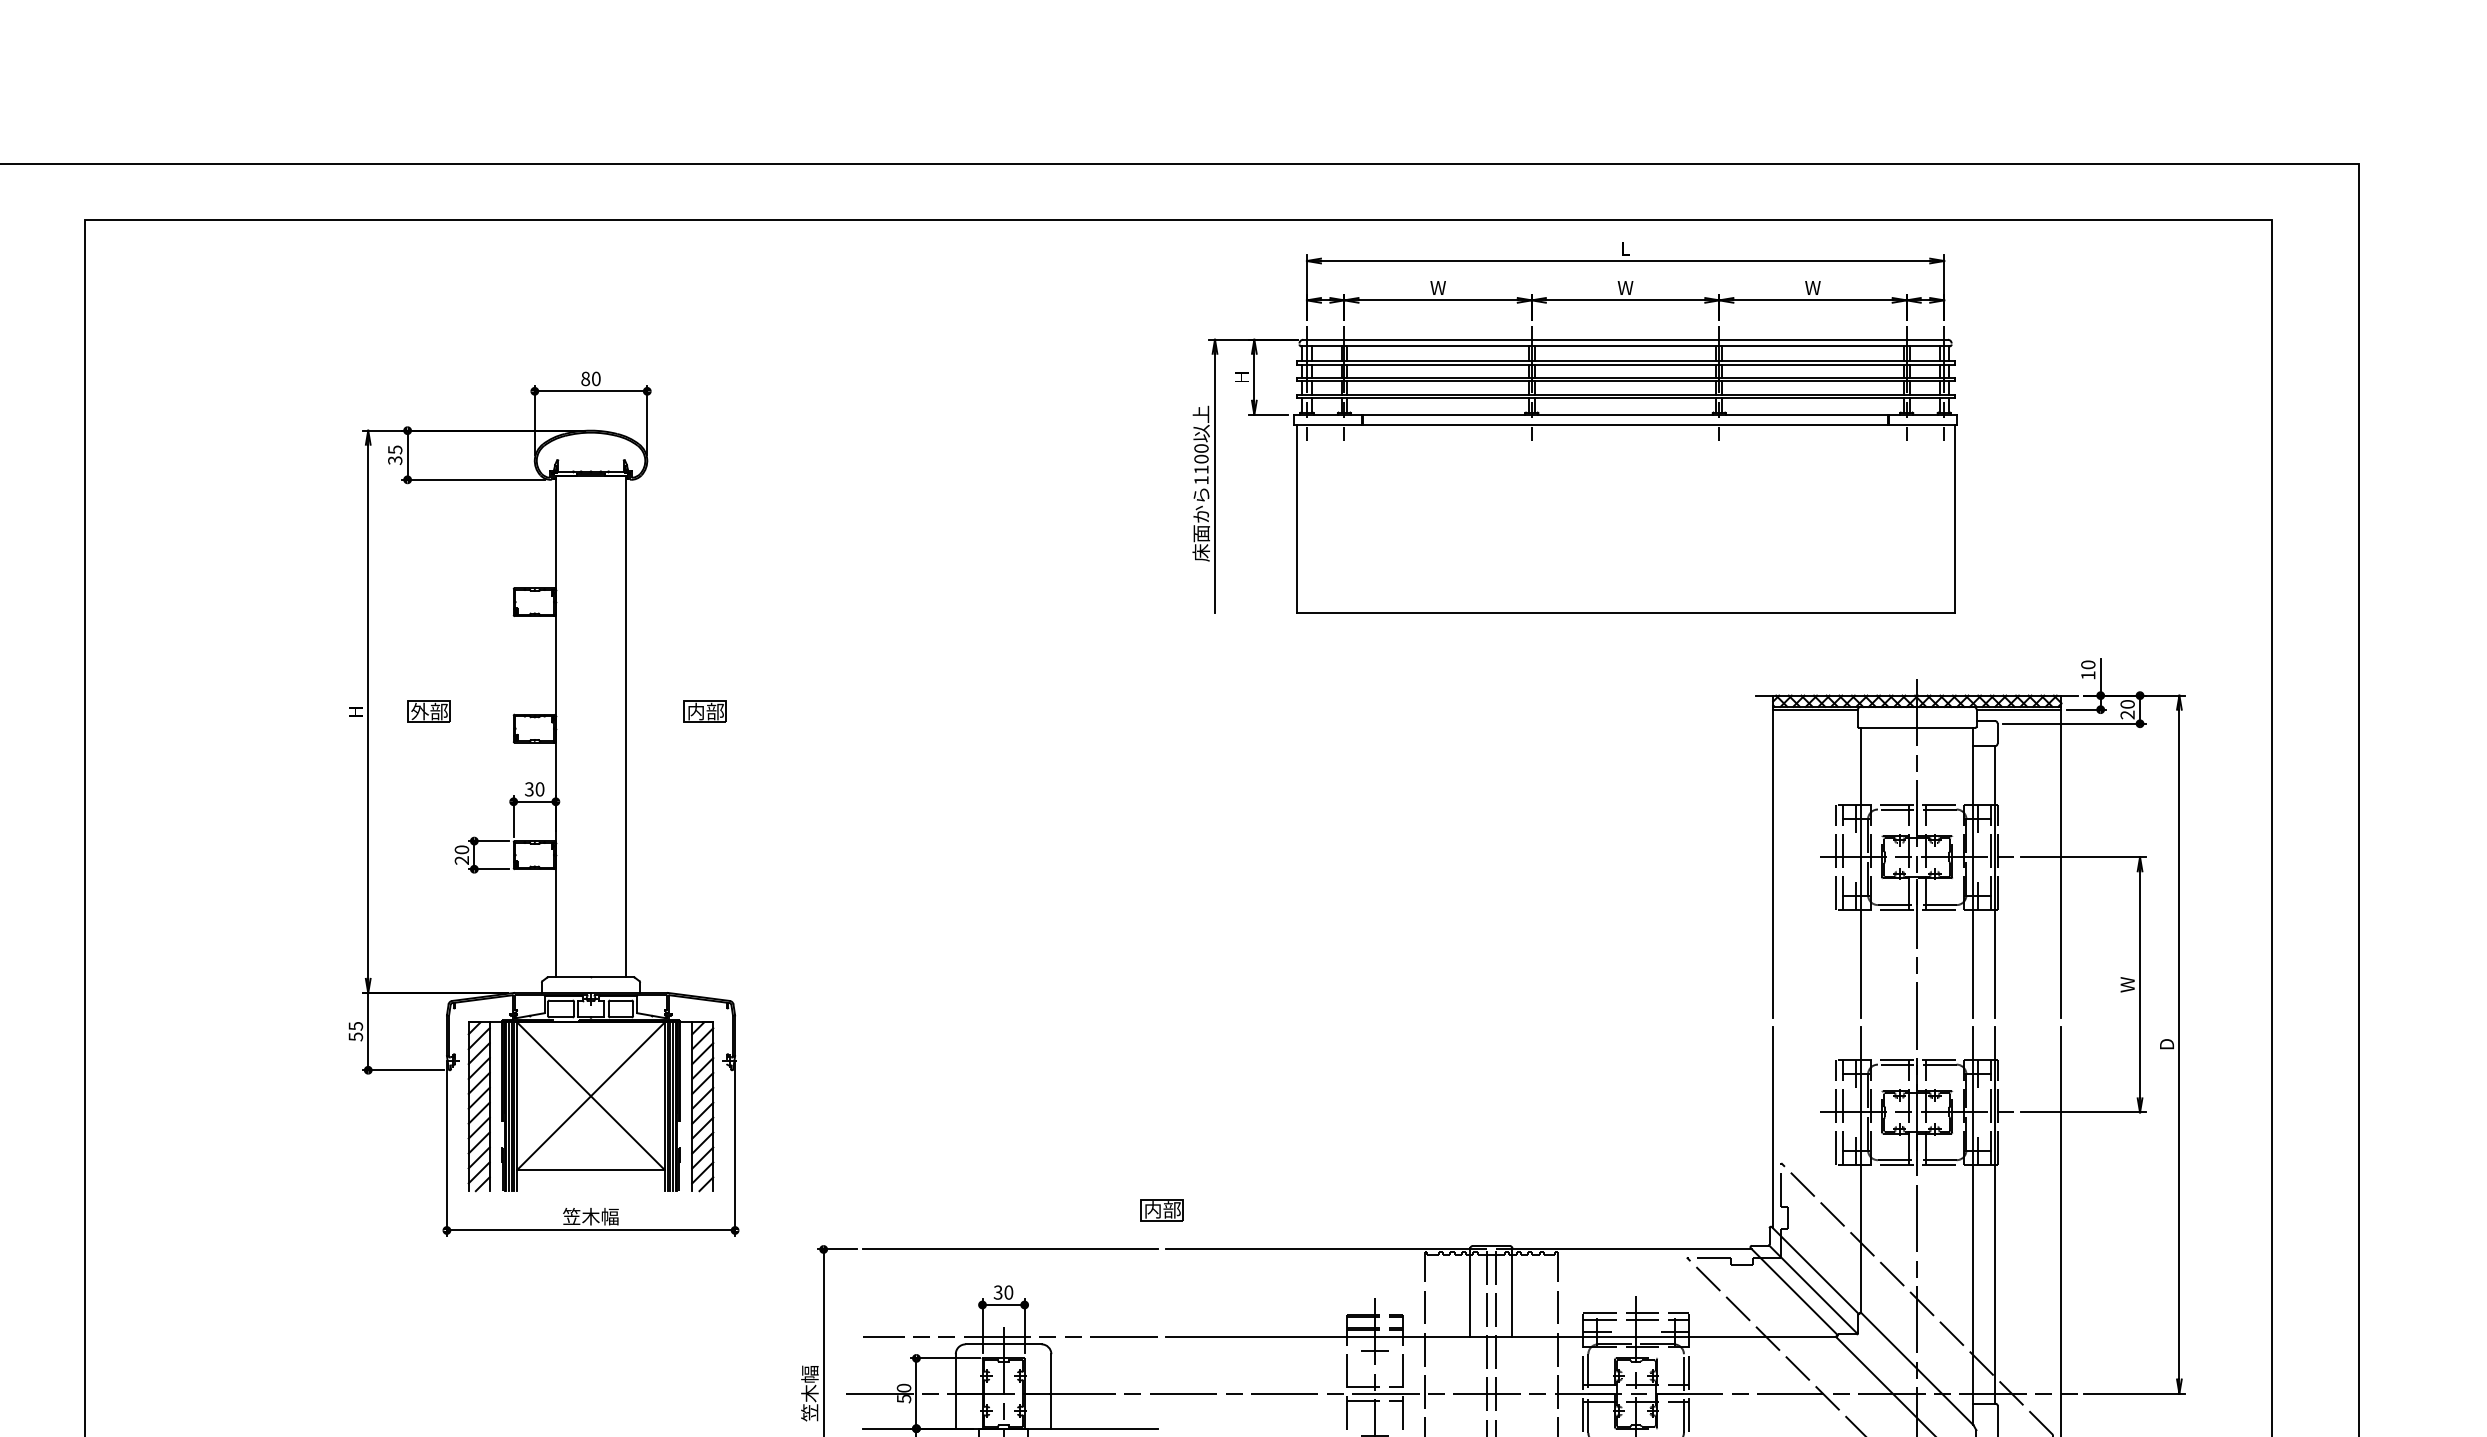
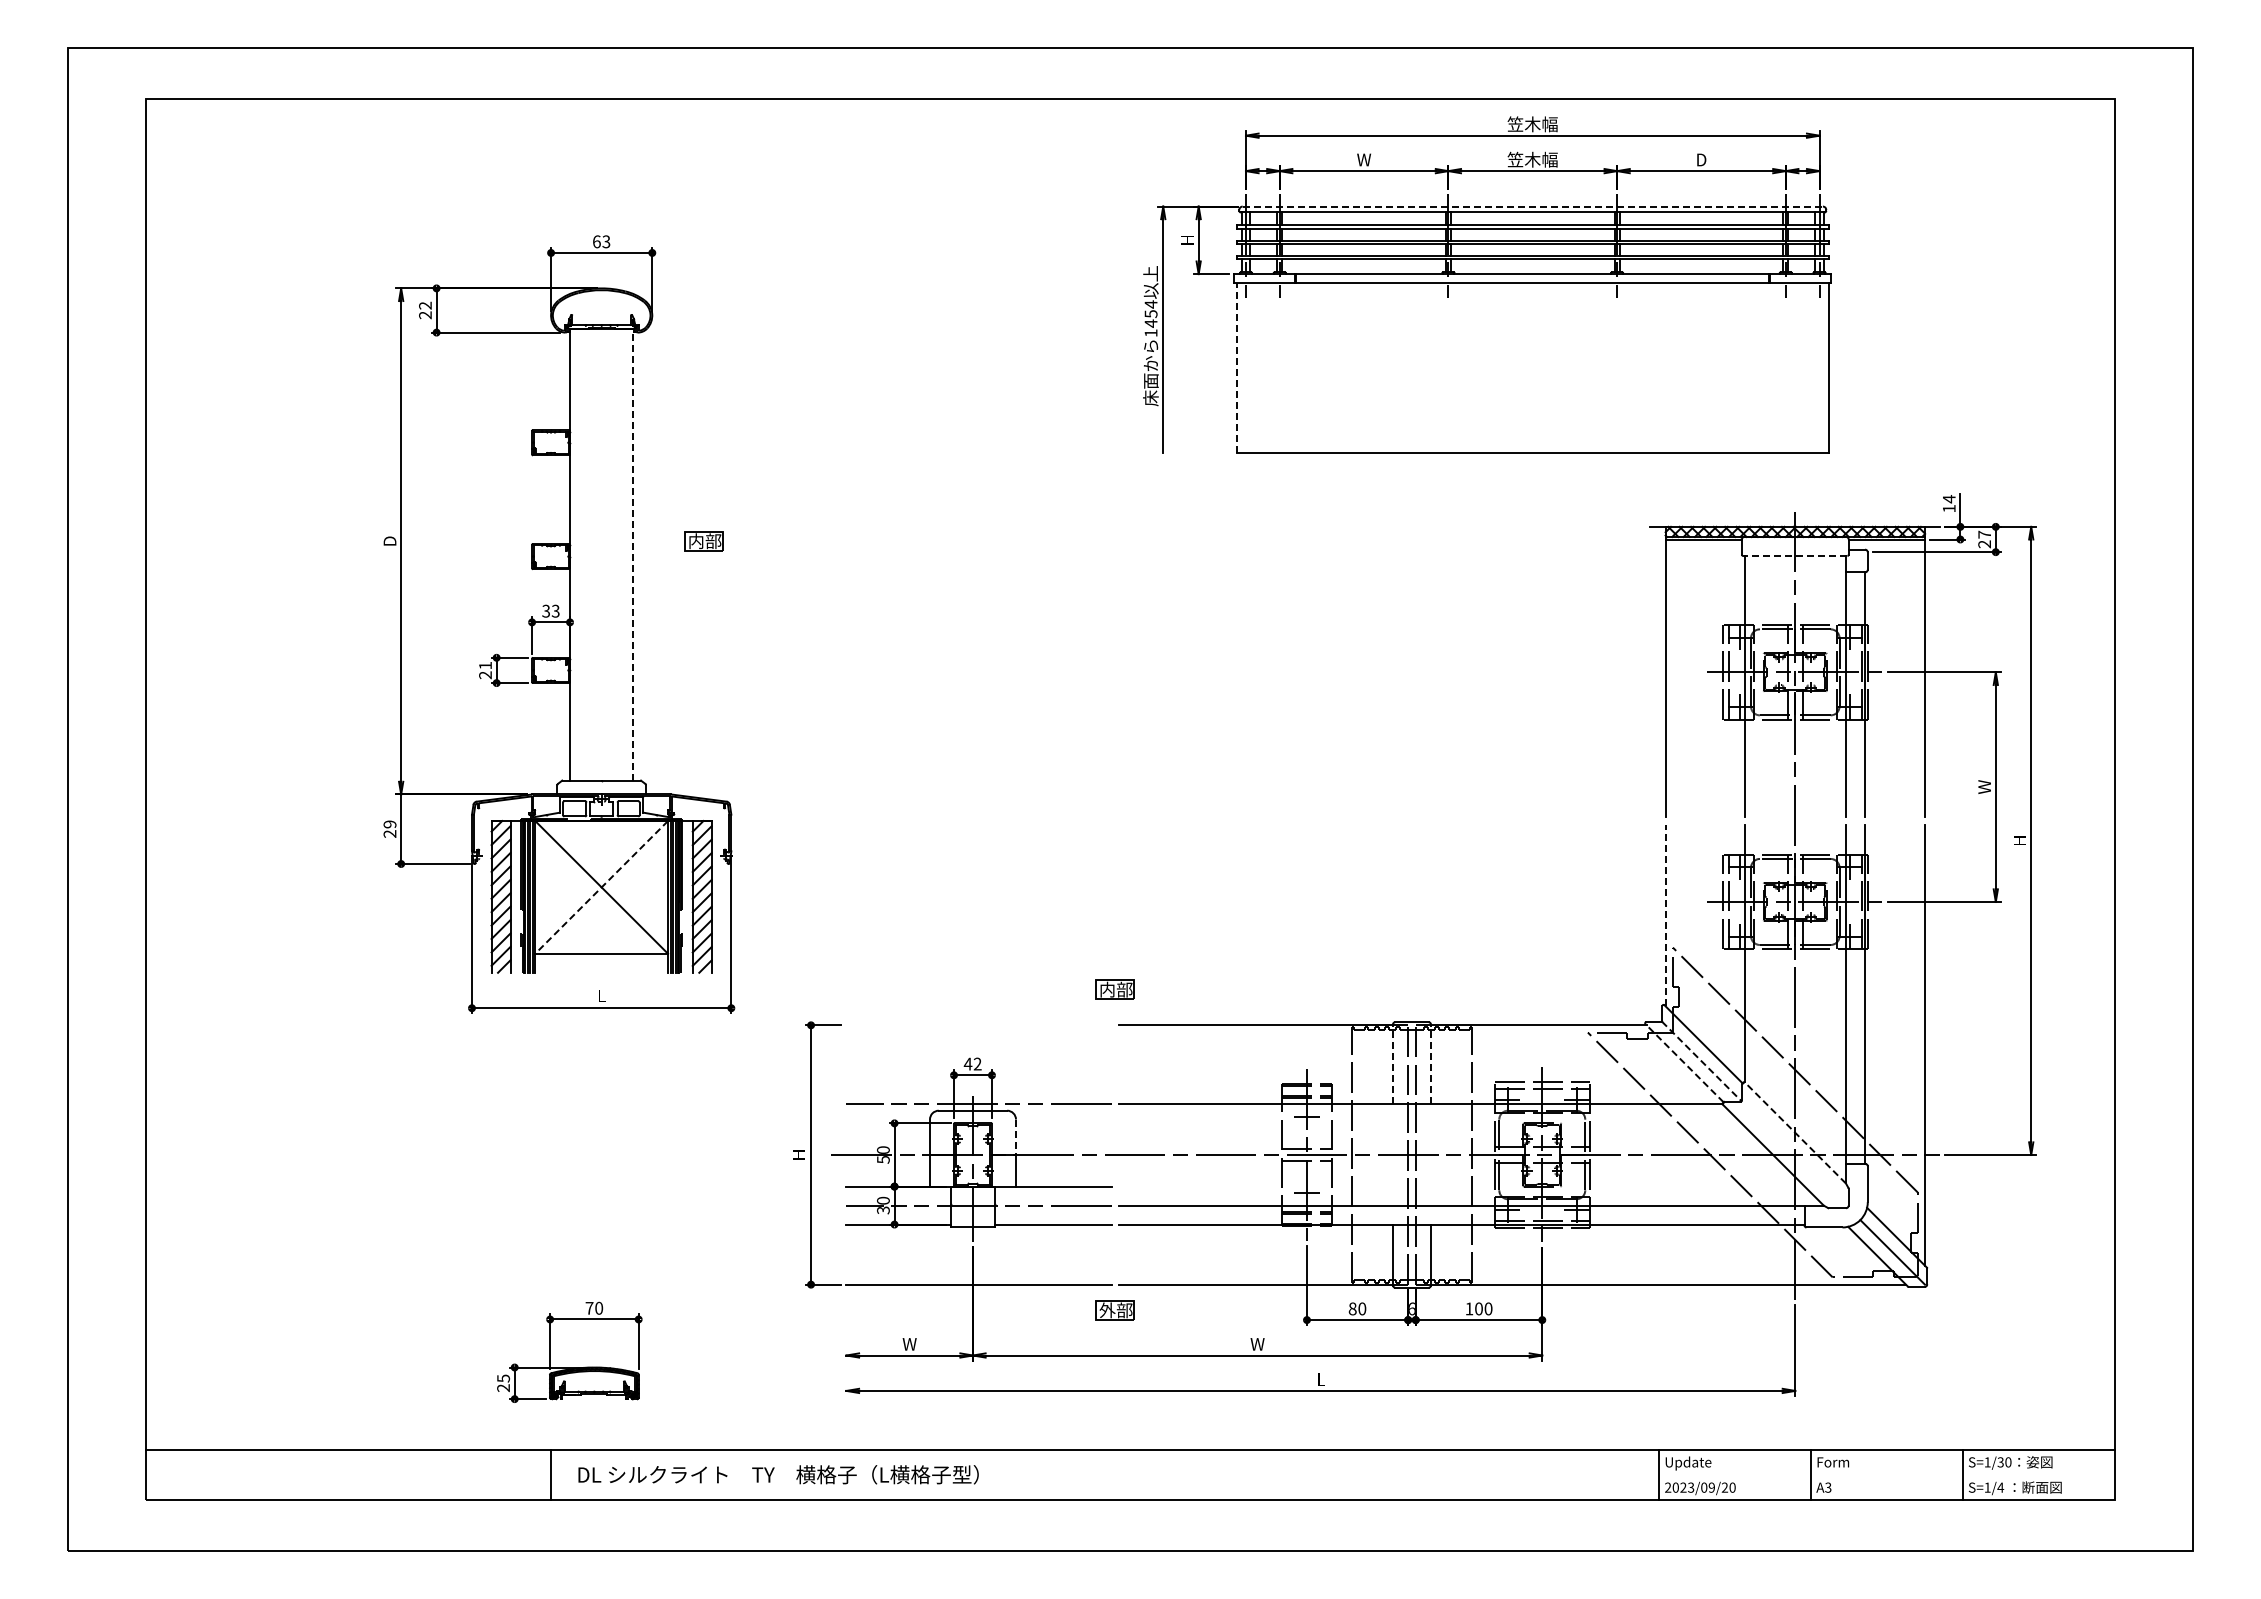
text: (1625, 248) -> (1532, 124), L -> 笠木幅
text: (1625, 287) -> (1532, 159), W -> 笠木幅
text: (1813, 287) -> (1701, 159), W -> D
line: (1626, 339) -> (1533, 206), solid -> dashed
text: (590, 378) -> (601, 241), 80 -> 63
text: (395, 455) -> (425, 310), 35 -> 22
text: (1200, 458) -> (1150, 313), 1100 -> 1454
line: (1296, 519) -> (1236, 368), solid -> dashed
text: (2087, 665) -> (1948, 499), 10 -> 14
text: (2127, 704) -> (1984, 534), 20 -> 27
text: (355, 710) -> (389, 540), H -> D
part: (428, 711) -> (455, 541), removed
line: (626, 726) -> (633, 554), solid -> dashed
line: (1916, 727) -> (1794, 555), solid -> dashed
text: (539, 788) -> (555, 610), 30 -> 33
text: (461, 849) -> (485, 665), 20 -> 21
text: (355, 1030) -> (389, 828), 55 -> 29
text: (2166, 1044) -> (2019, 840), D -> H
line: (590, 1096) -> (601, 887), solid -> dashed
line: (1773, 1127) -> (1665, 915), solid -> dashed
text: (590, 1216) -> (601, 995), 笠木幅 -> L
line: (1009, 1249) -> (978, 1025), removed
line: (1814, 1289) -> (1702, 1061), solid -> dashed
line: (1794, 1290) -> (1684, 1062), solid -> dashed
text: (1003, 1291) -> (972, 1063), 30 -> 42
line: (1470, 1293) -> (1393, 1064), solid -> dashed
line: (1511, 1293) -> (1430, 1064), solid -> dashed
line: (1917, 1368) -> (1795, 1132), solid -> dashed
line: (1051, 1374) -> (1016, 1137), solid -> dashed
text: (809, 1394) -> (798, 1155), 笠木幅 -> H

